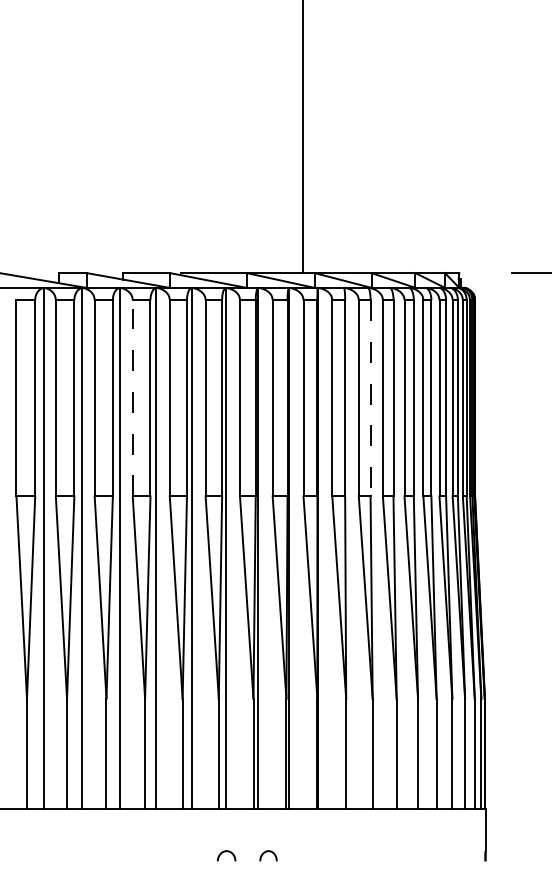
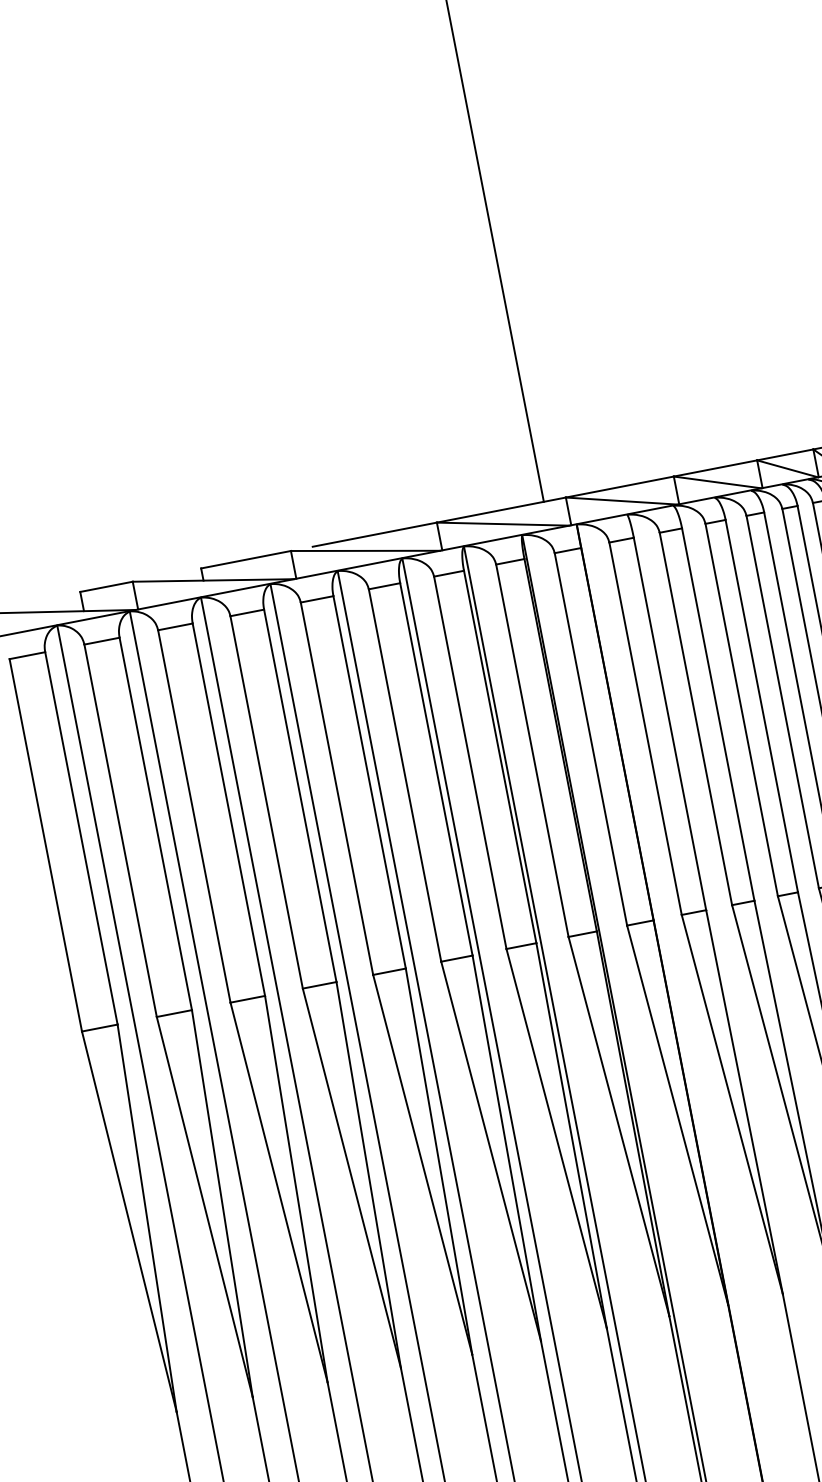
line: (132, 397) -> (265, 801), dashed -> solid
line: (370, 398) -> (718, 715), dashed -> solid

